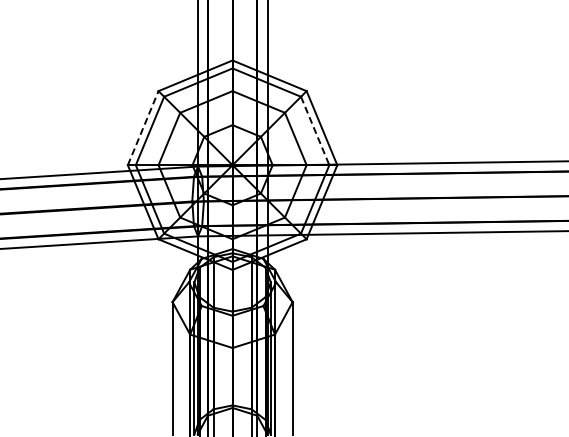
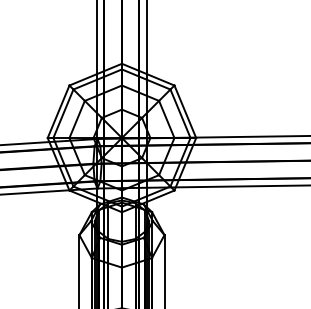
line: (143, 127) -> (58, 111), dashed -> solid
line: (315, 131) -> (180, 114), dashed -> solid

